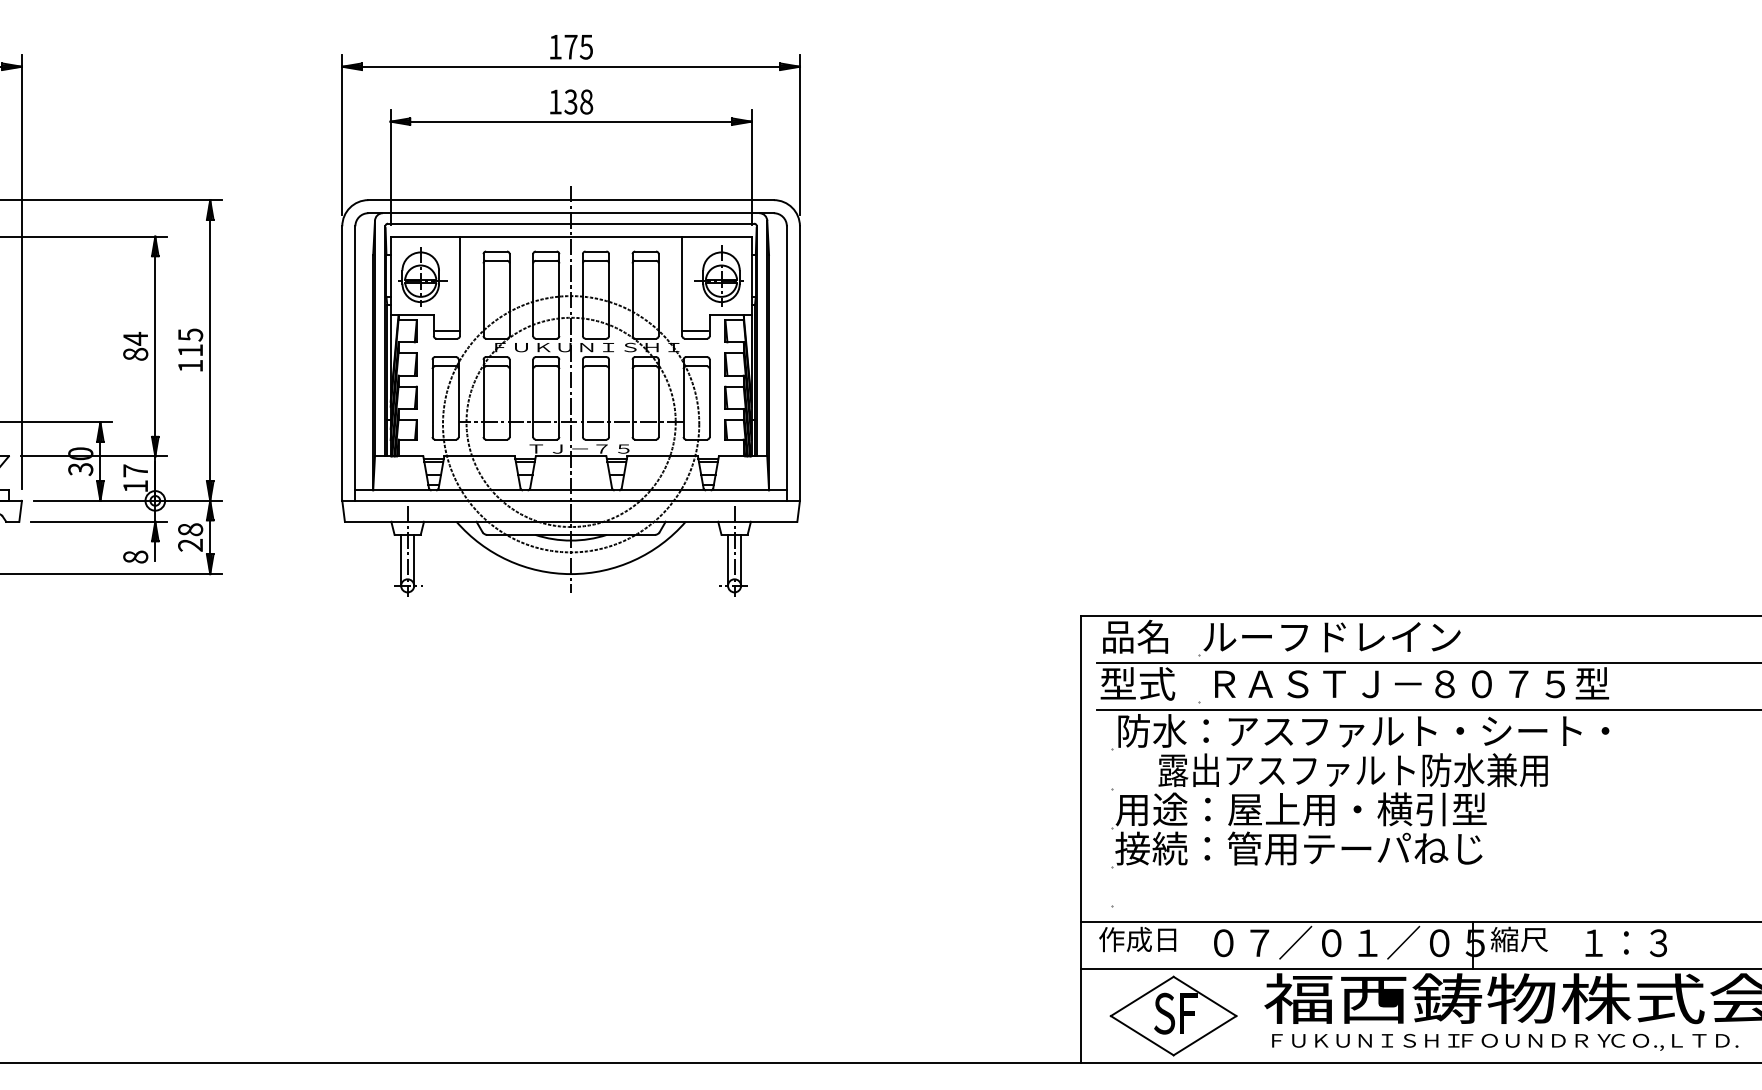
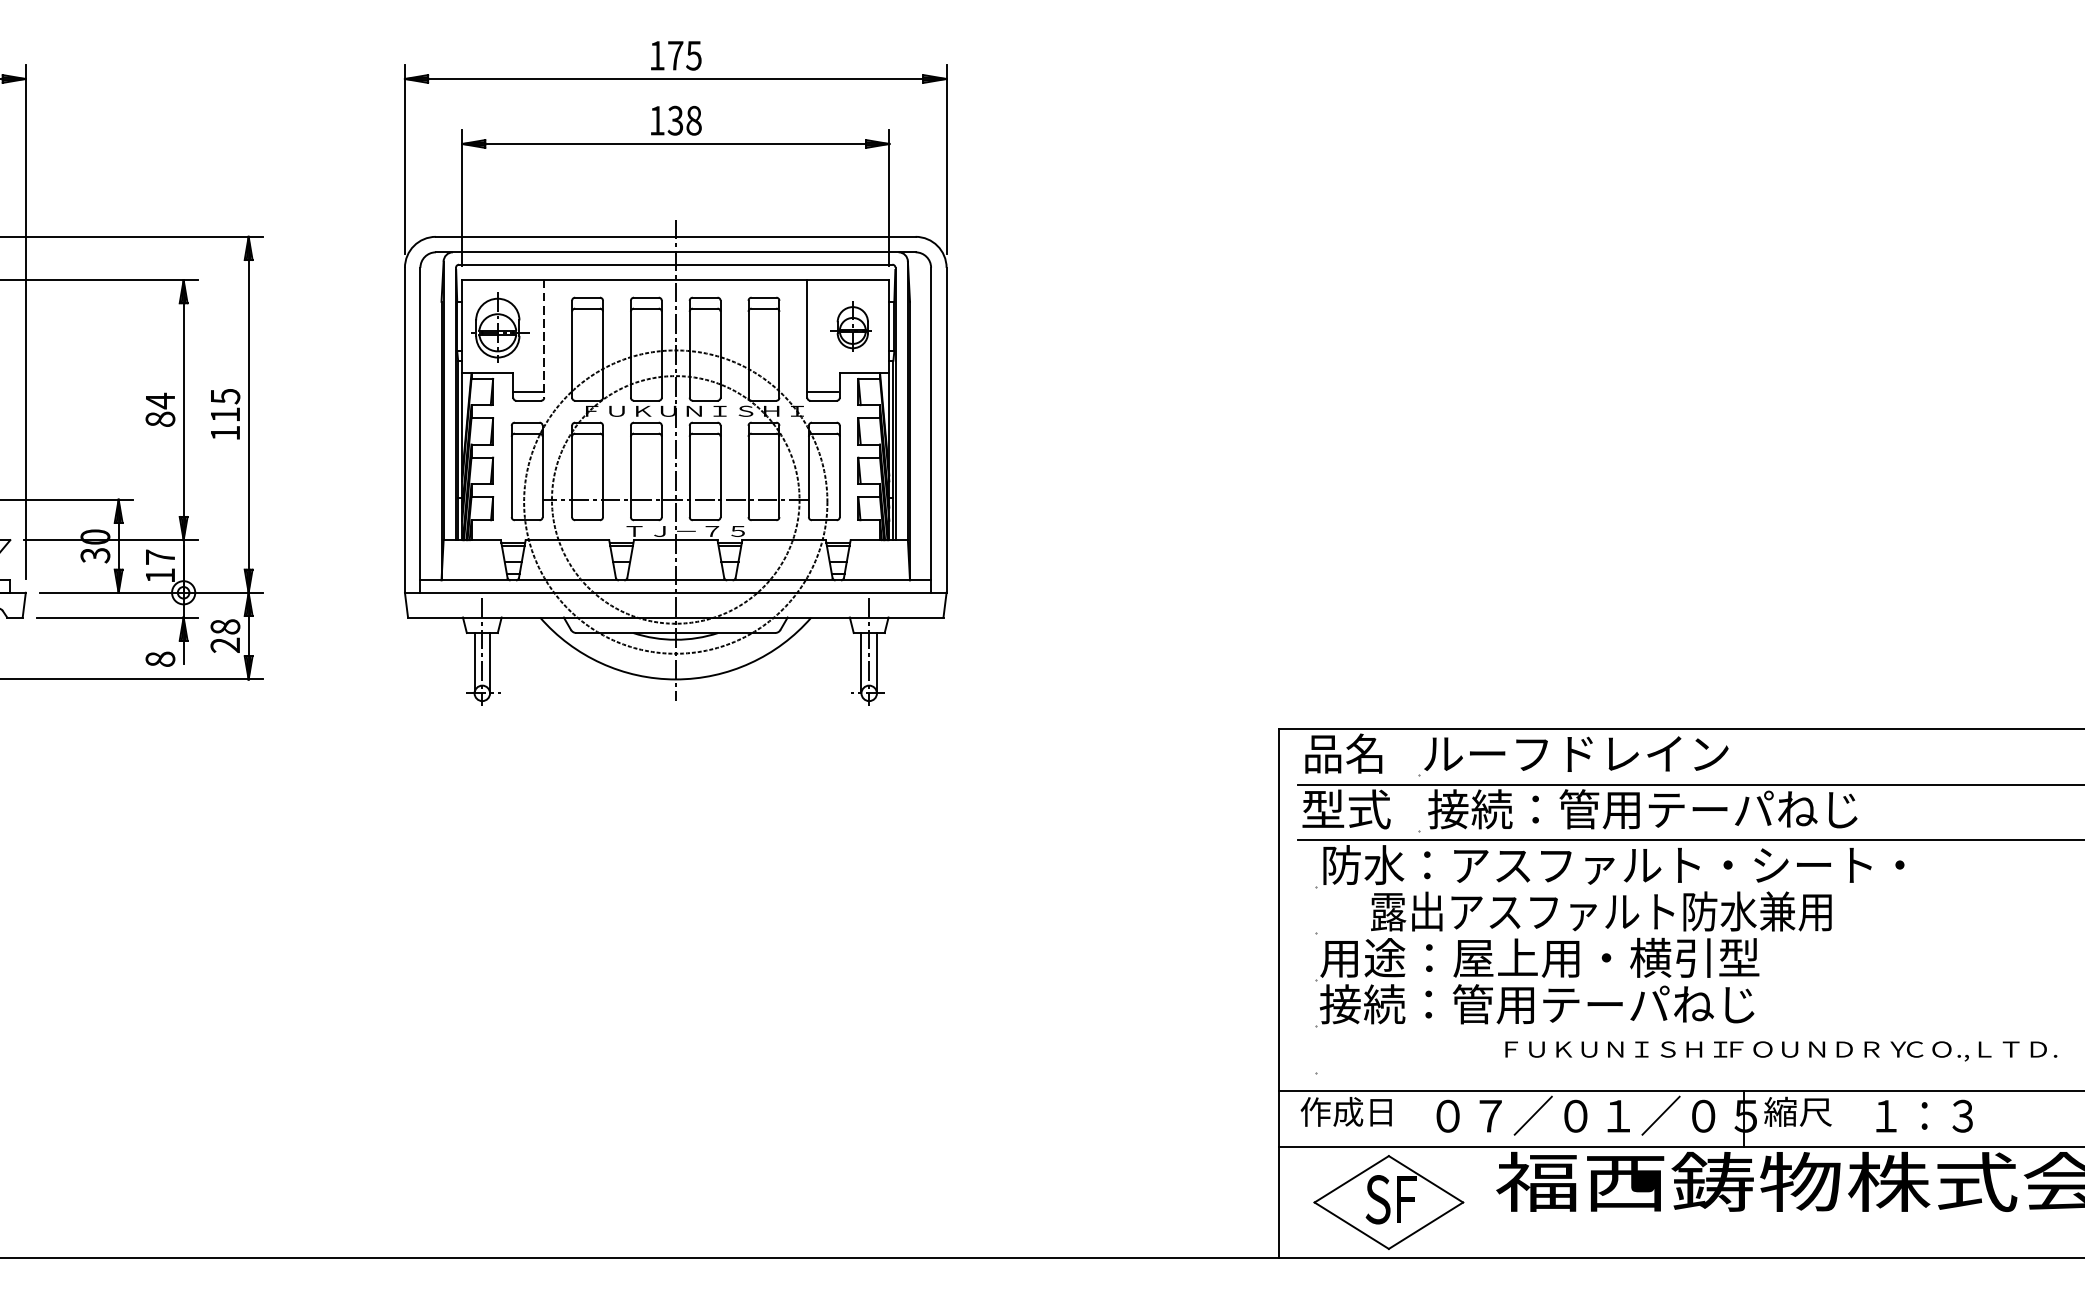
part: (718, 275) -> (850, 326), size x0.7
line: (459, 286) -> (543, 339), solid -> dashed
text: (1407, 683) -> (1665, 808), ＲＡＳＴＪ－８０７５型 -> 接続：管用テーパねじ
text: (1505, 1041) -> (1781, 1050), moved

